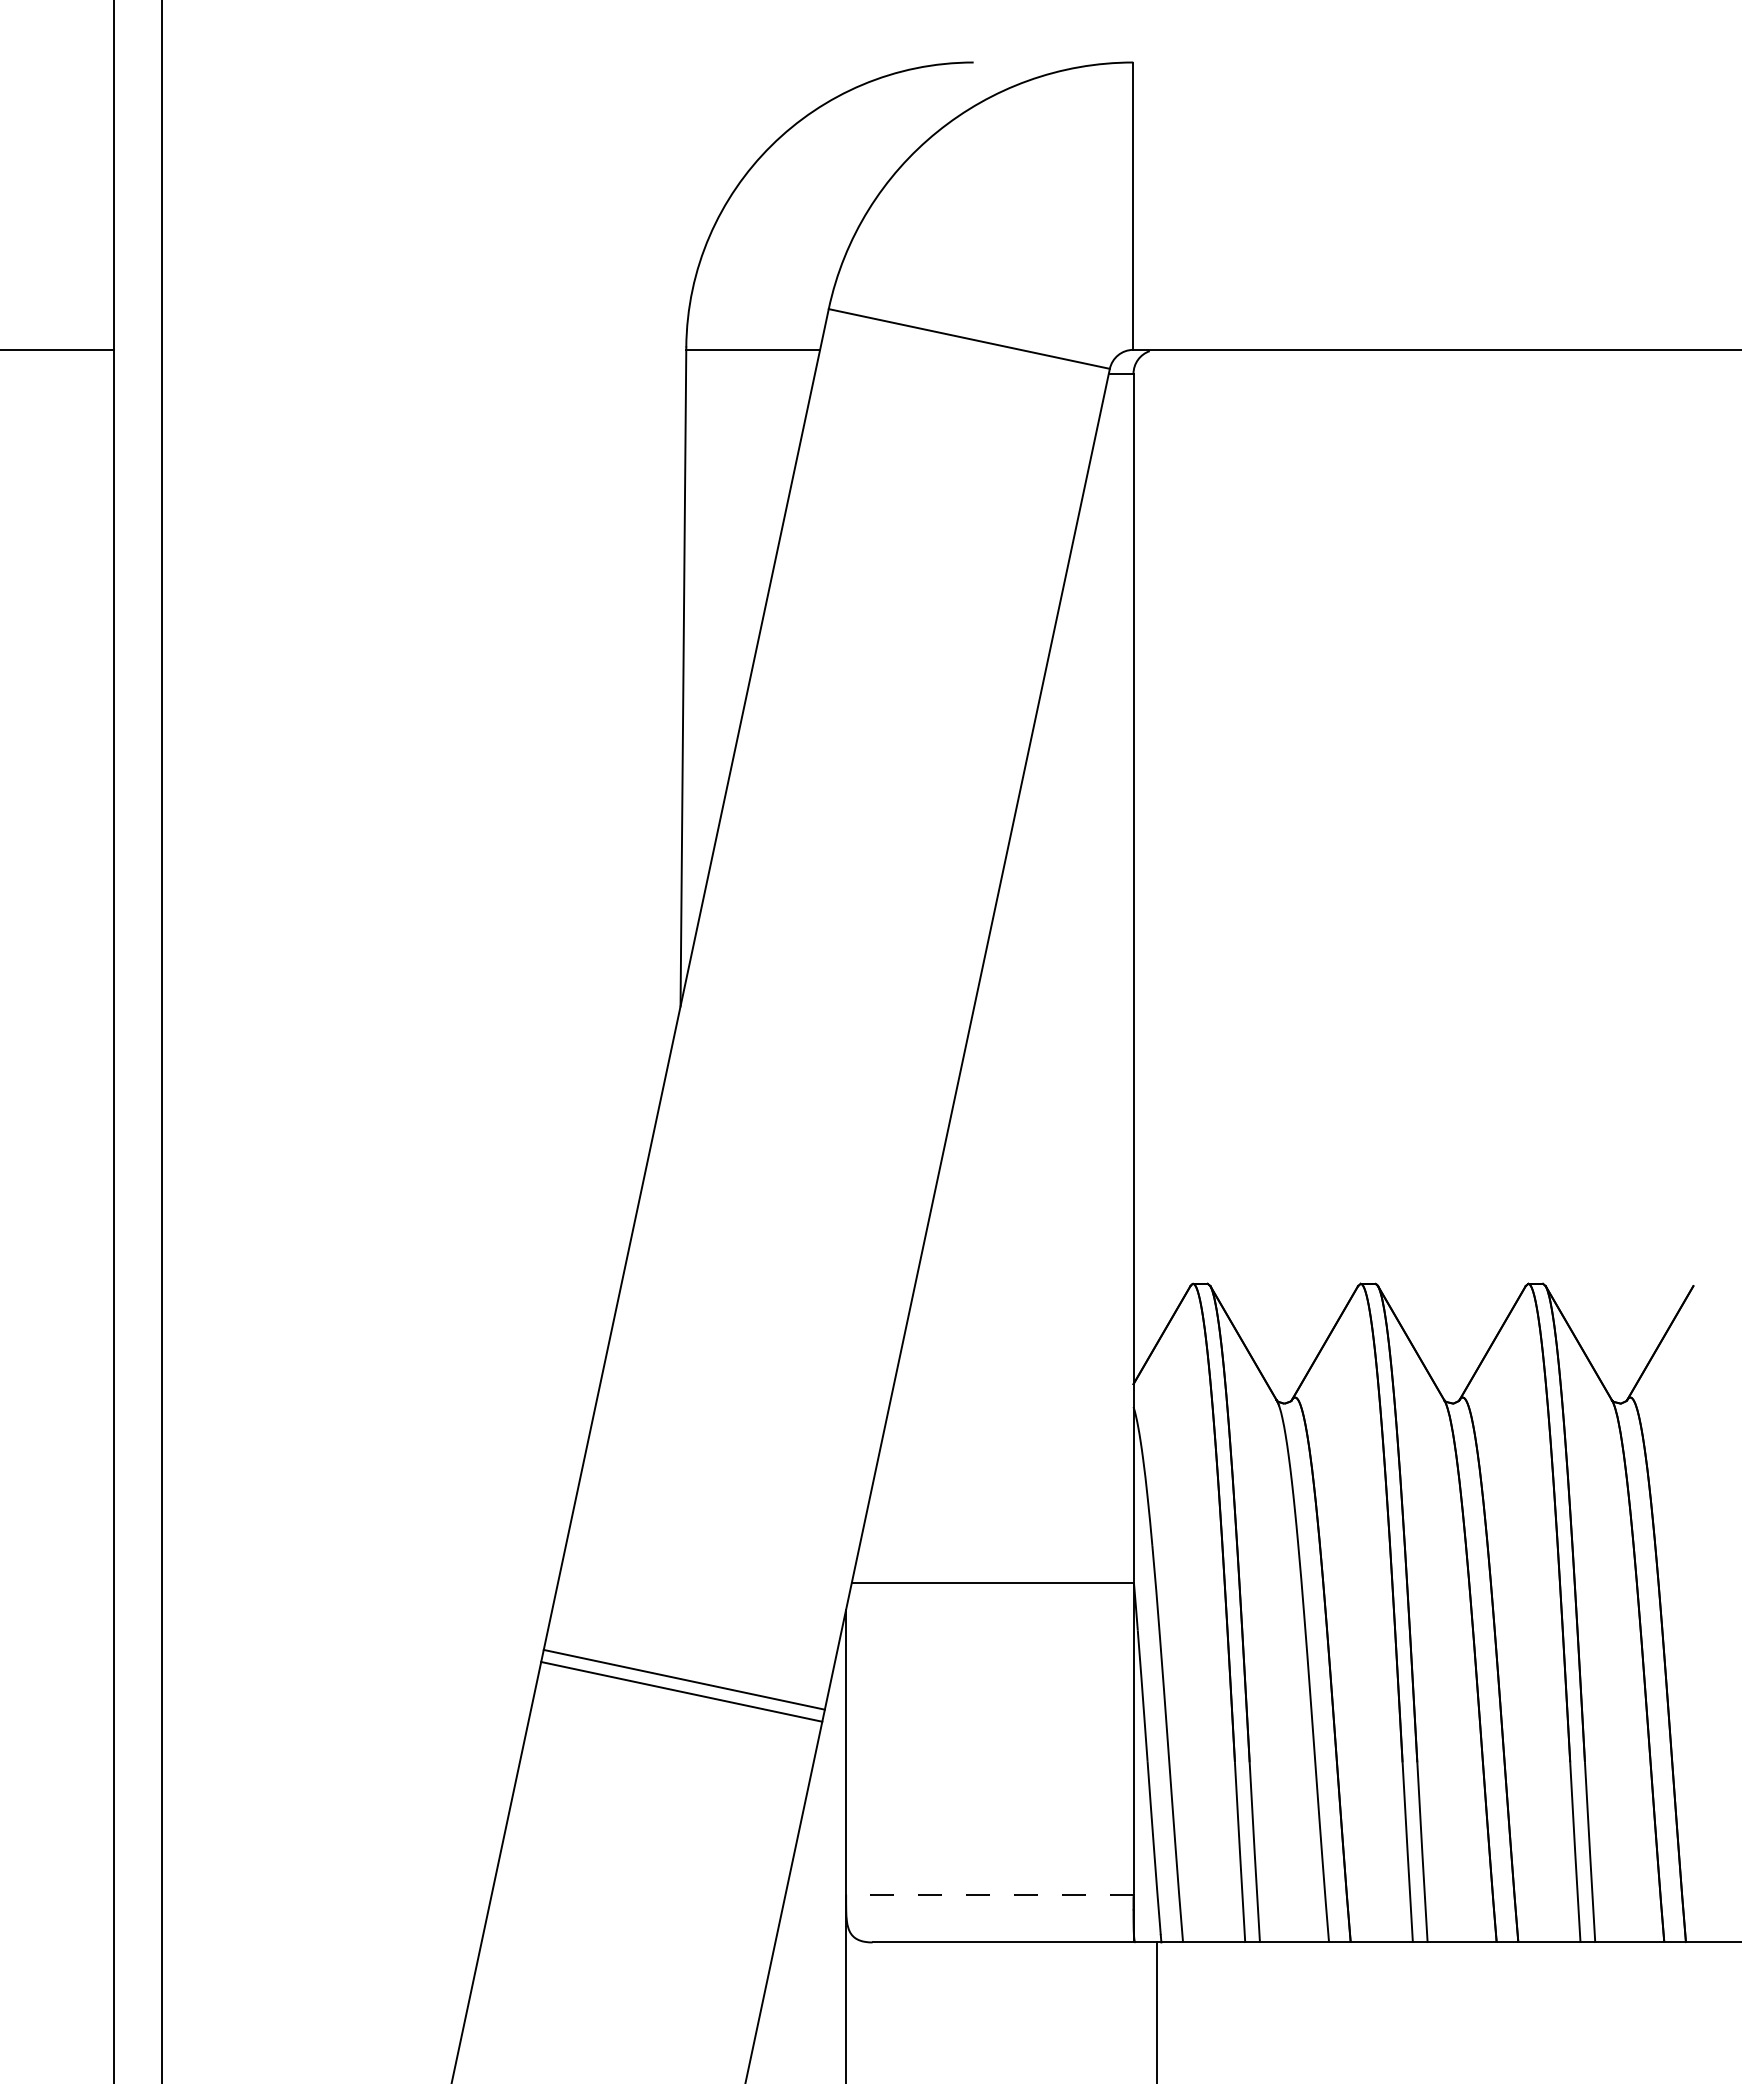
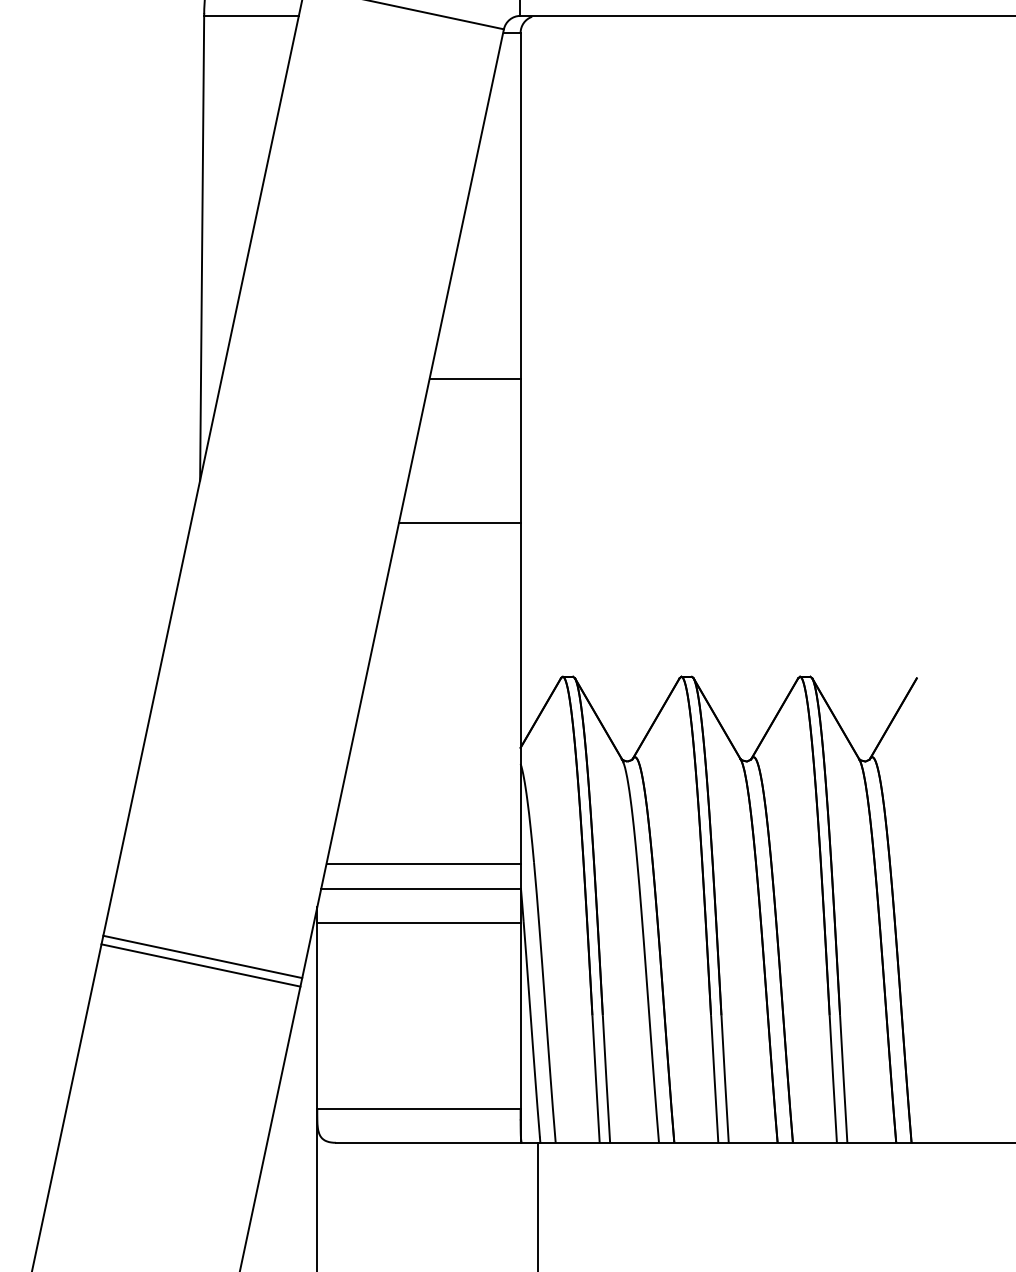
line: (1068, 862) -> (474, 378), added
line: (1047, 1066) -> (459, 522), added
line: (996, 1547) -> (423, 863), added
line: (989, 1631) -> (418, 922), added
line: (989, 1894) -> (418, 1108), dashed -> solid

